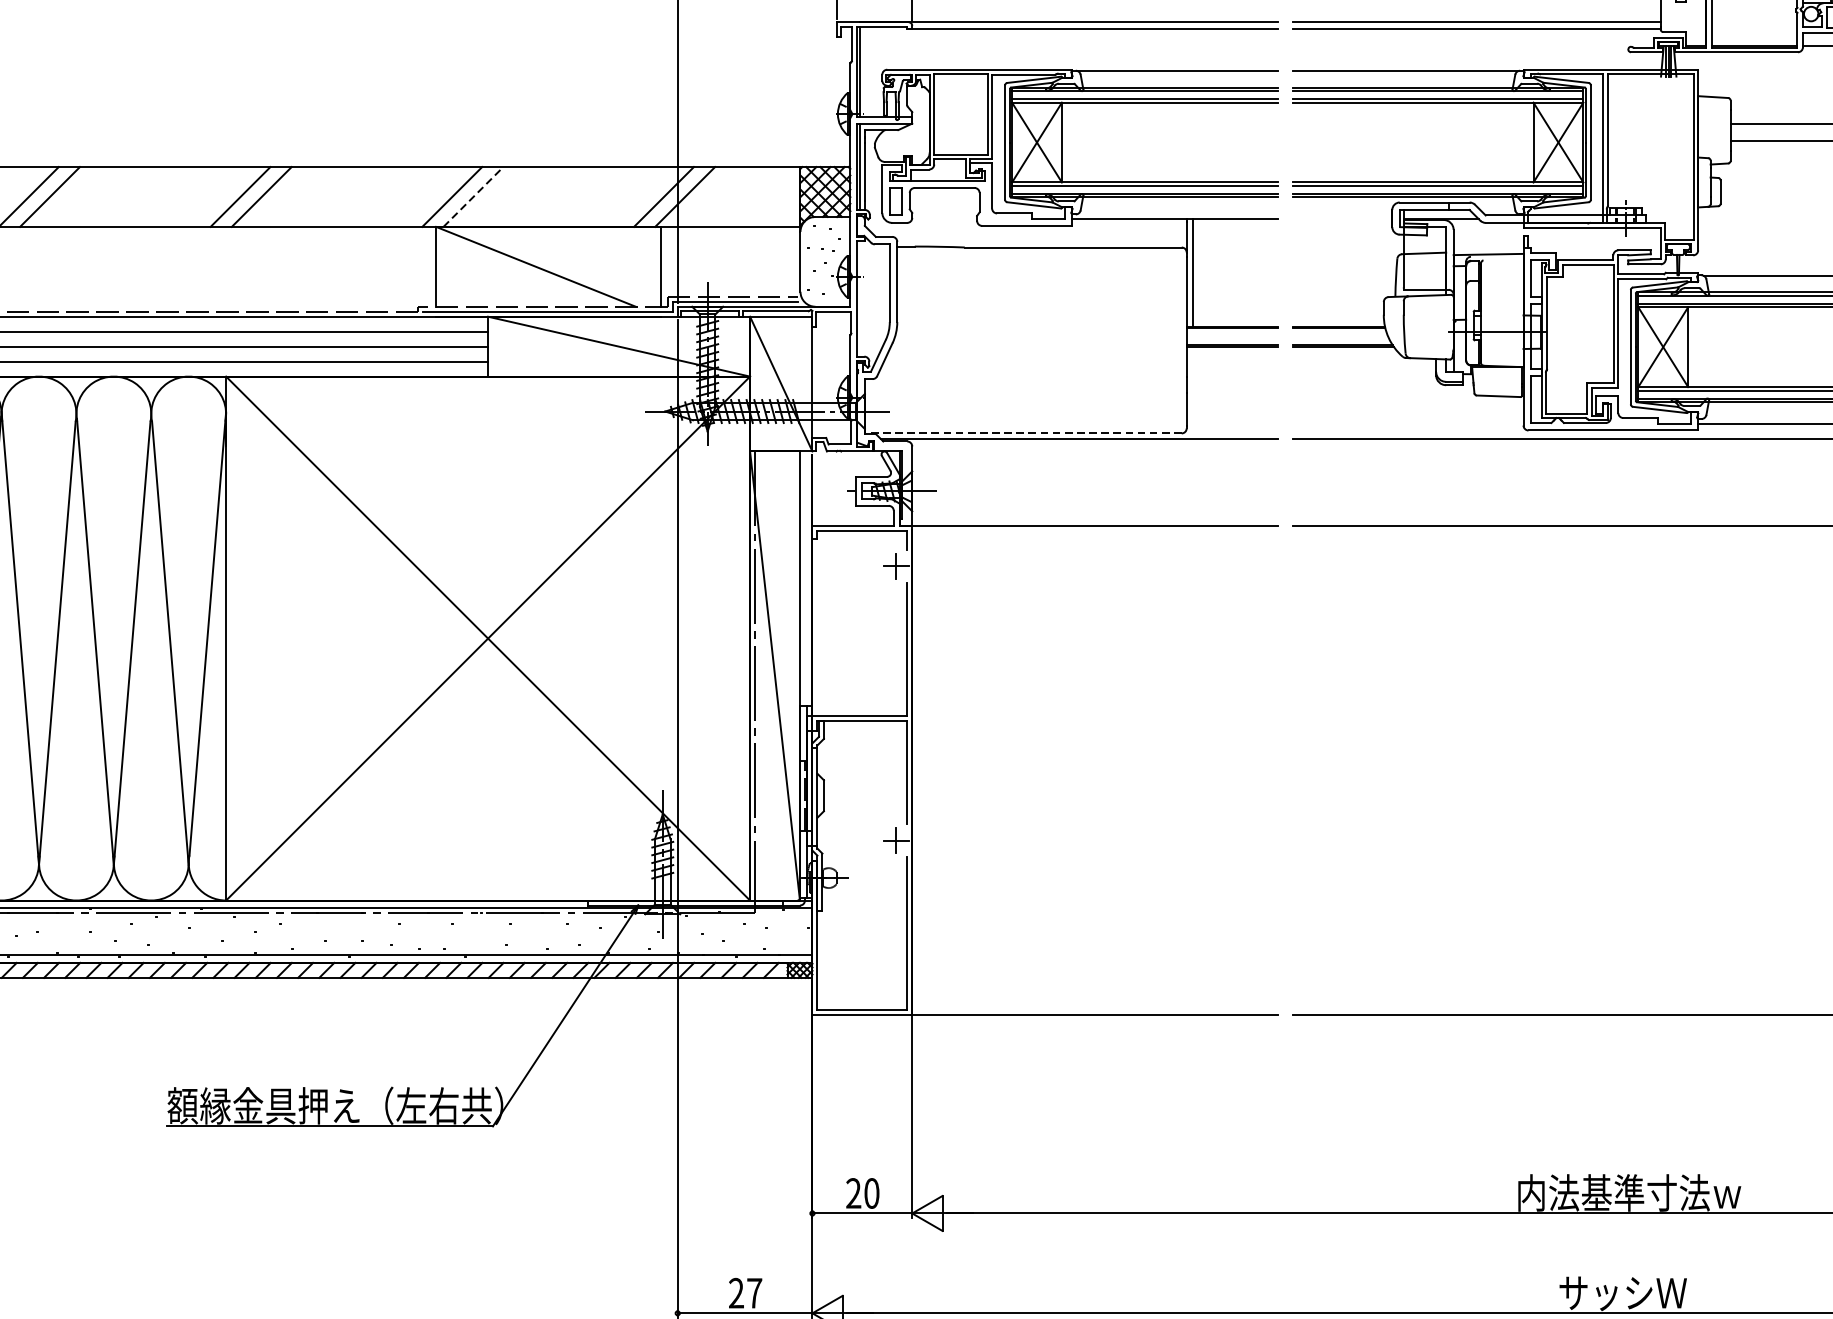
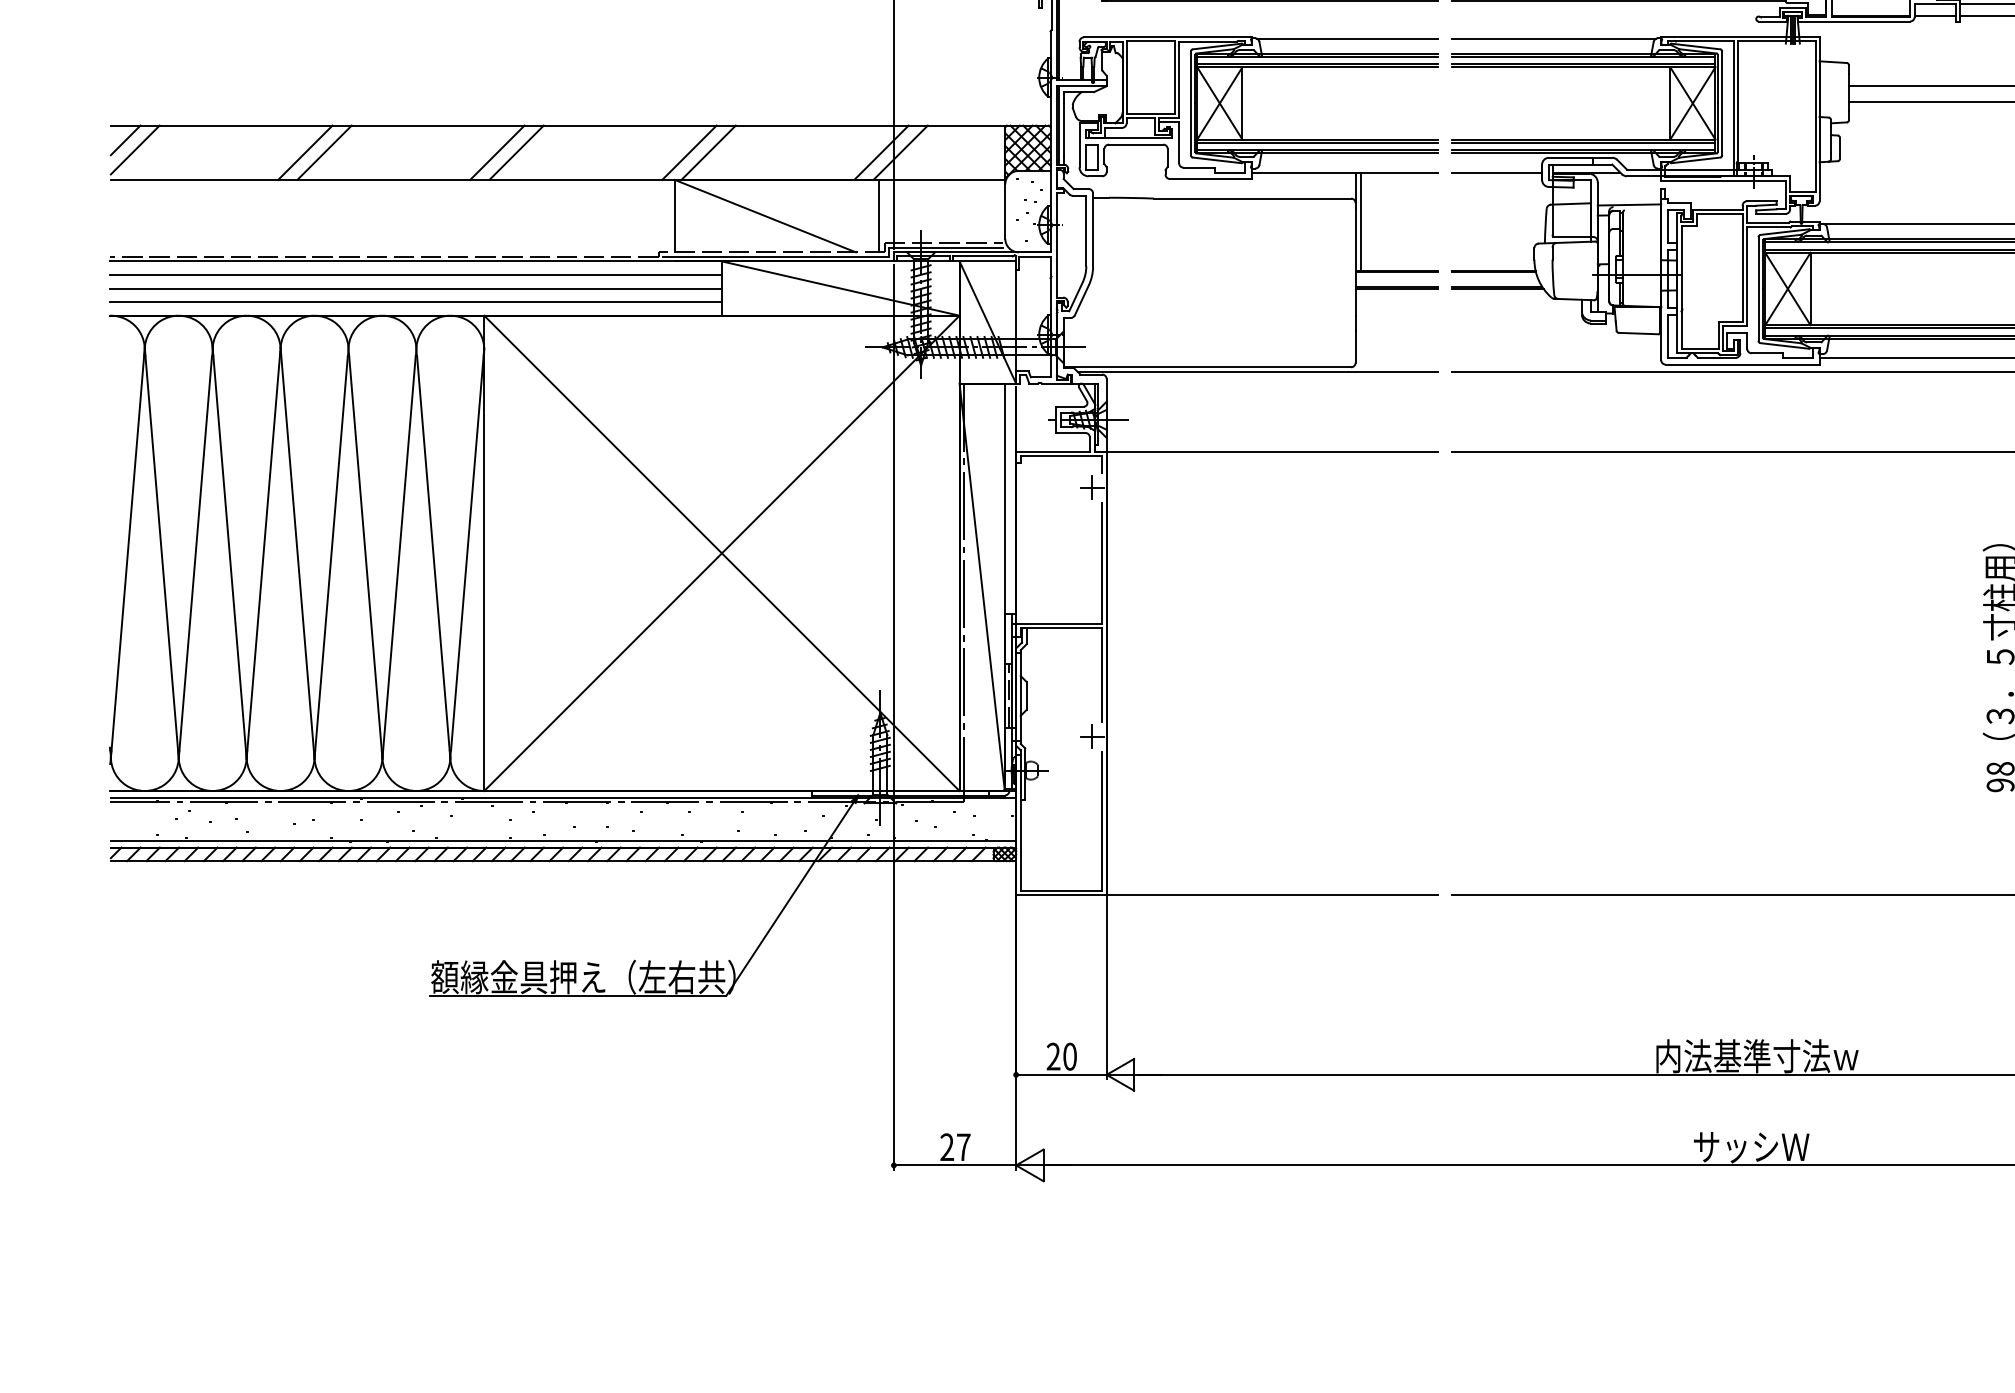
line: (473, 196) -> (708, 152), dashed -> solid
line: (1341, 218) -> (1496, 172), added
line: (1023, 433) -> (1207, 367), dashed -> solid

